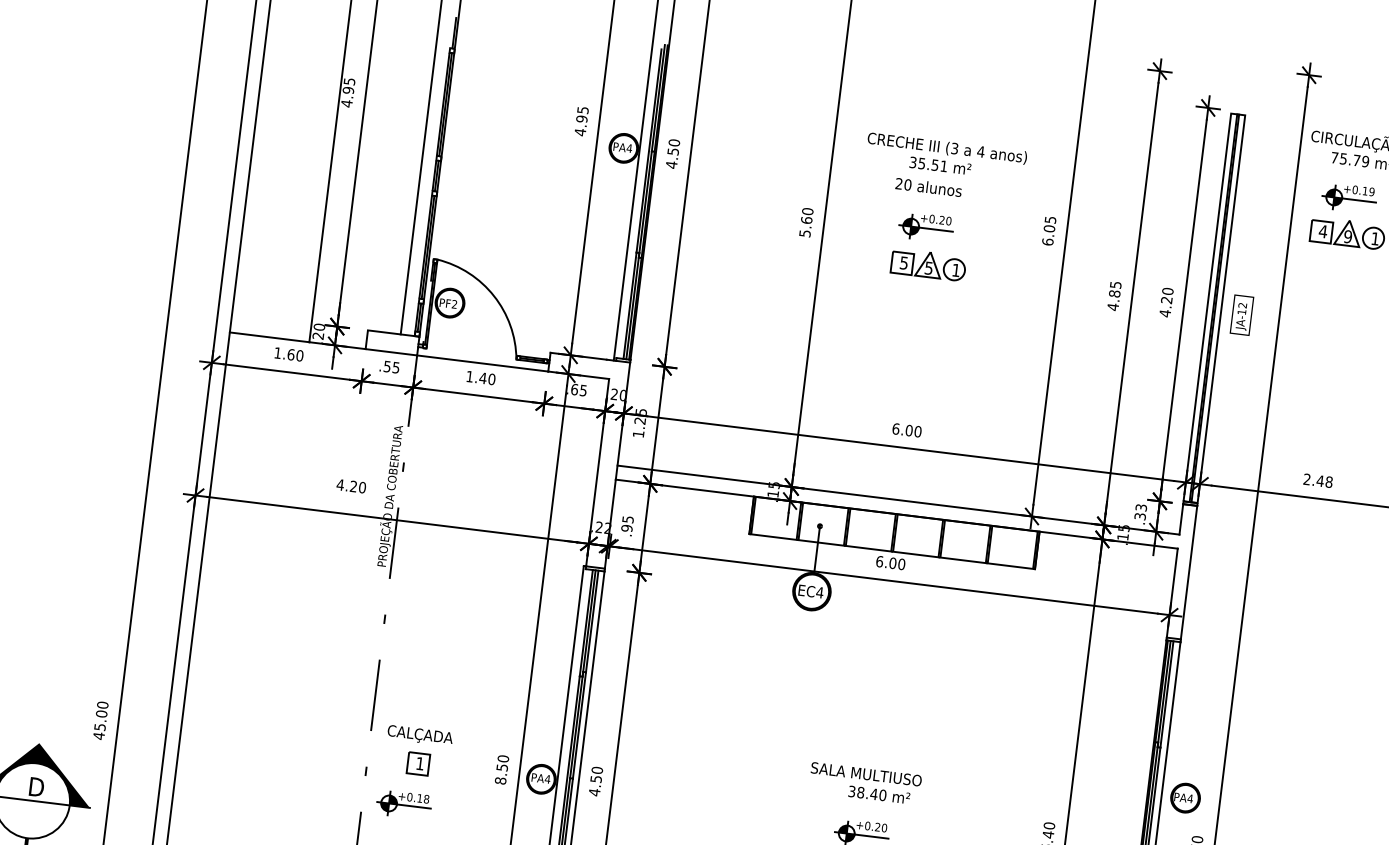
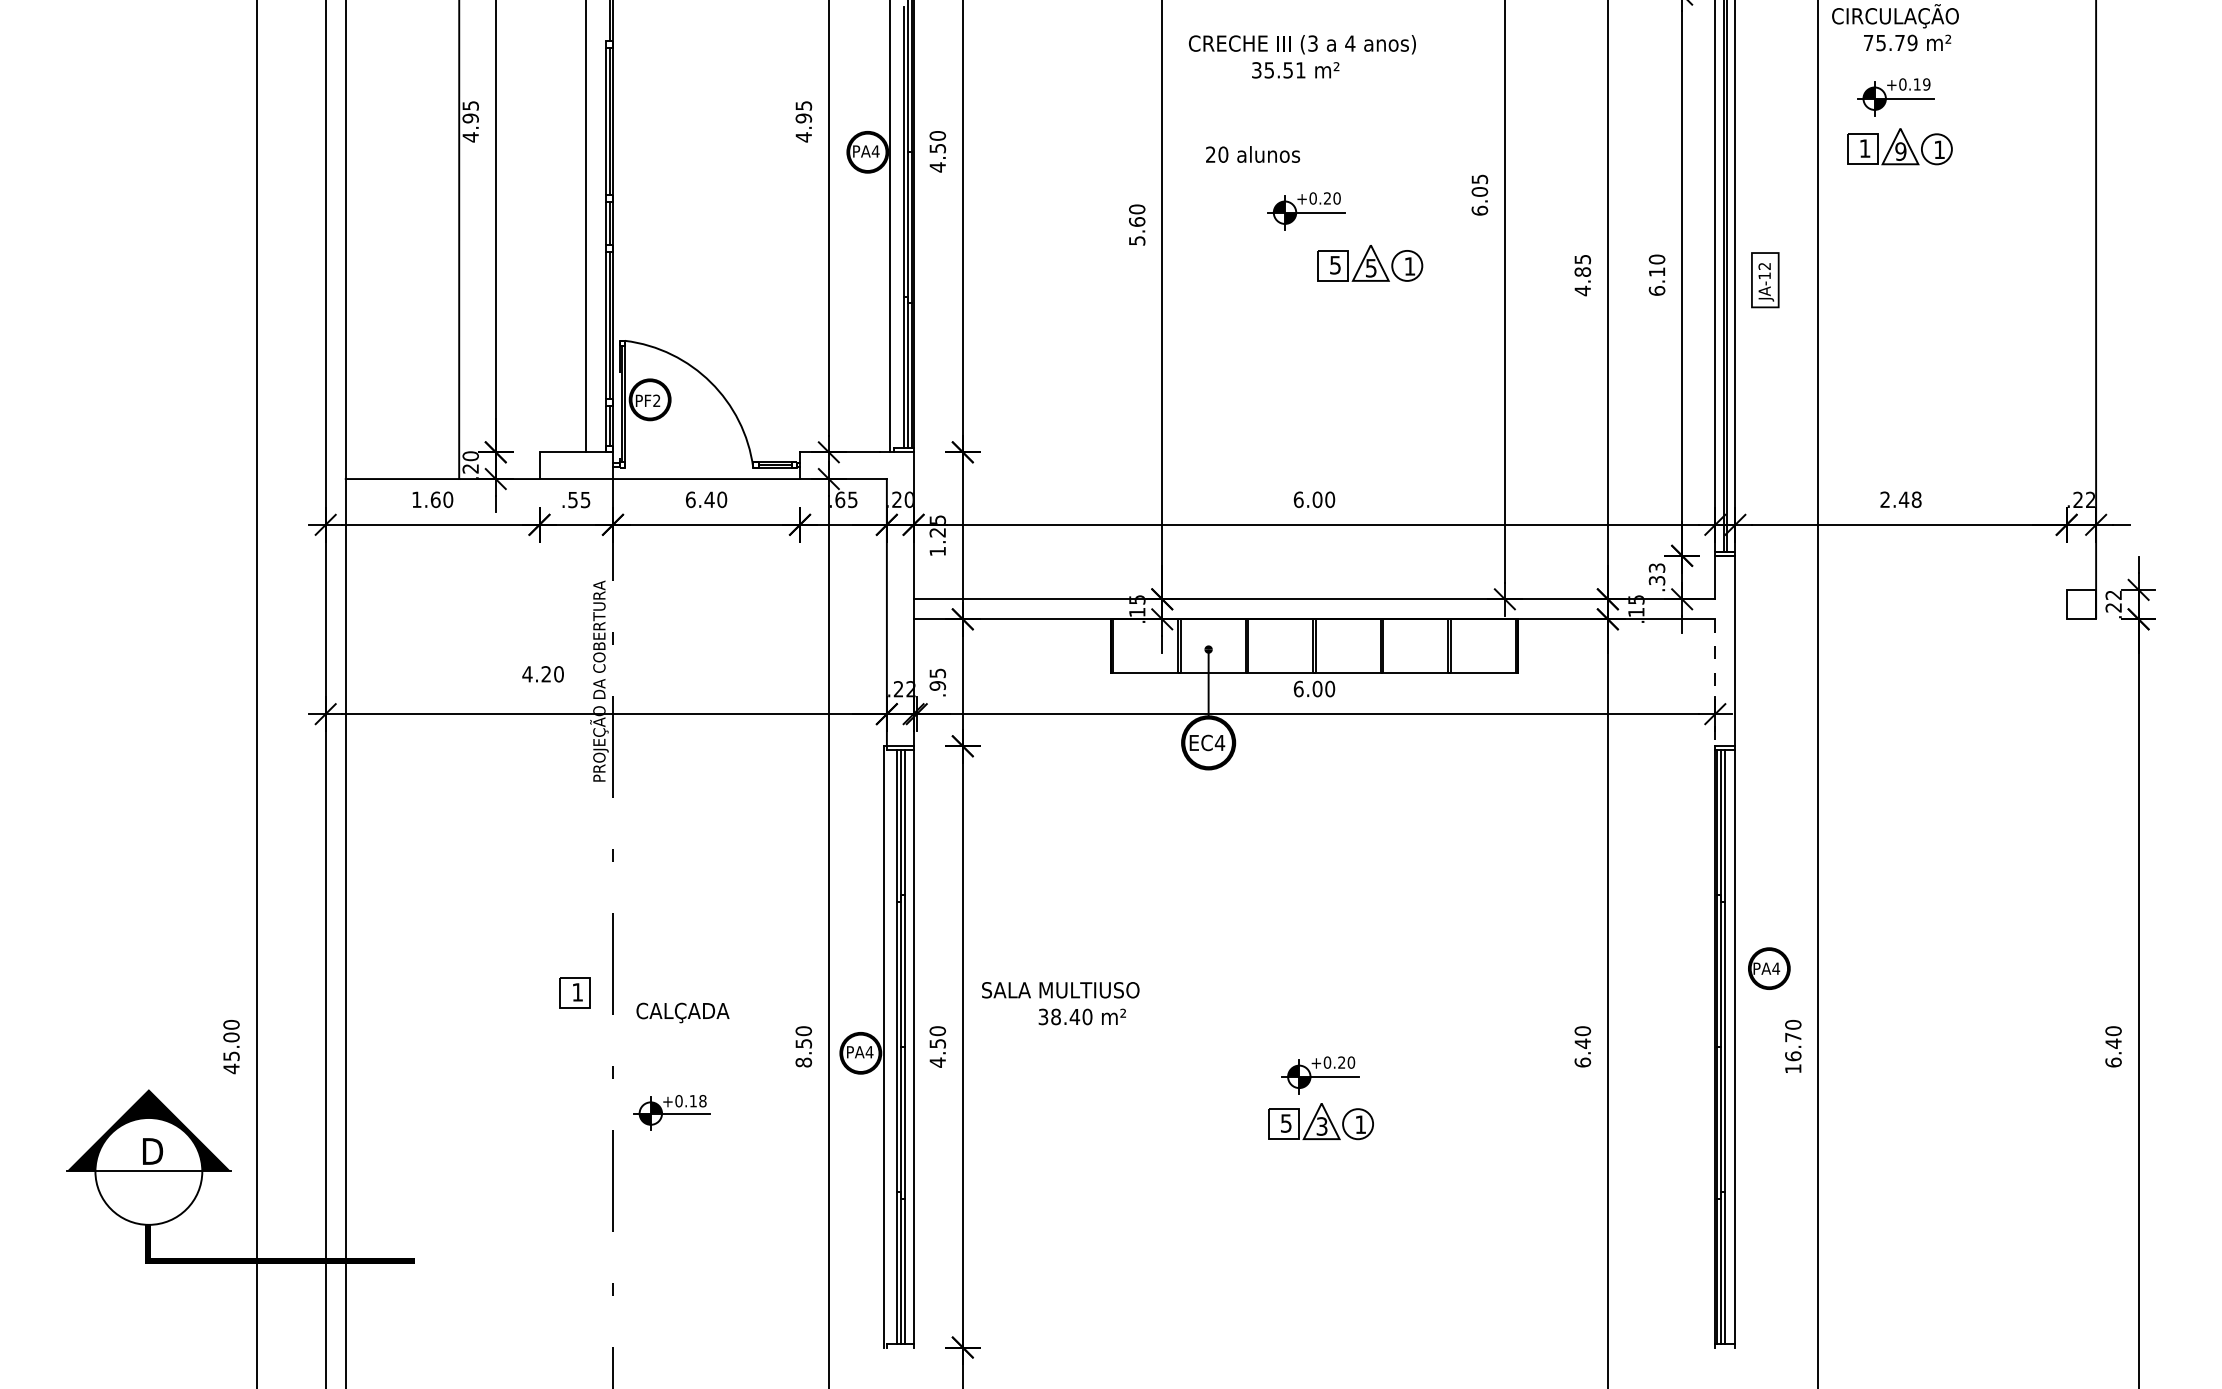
text: (946, 156) -> (1302, 56), moved
text: (929, 187) -> (1253, 154), moved
text: (1322, 231) -> (1864, 148), 4 -> 1
part: (928, 264) -> (1370, 263), moved
text: (1165, 306) -> (1656, 281), 4.20 -> 6.10
text: (469, 376) -> (690, 499), 1.40 -> 6.40
line: (1172, 593) -> (1715, 683), solid -> dashed
part: (417, 763) -> (574, 992), moved
text: (865, 783) -> (1060, 1003), moved

